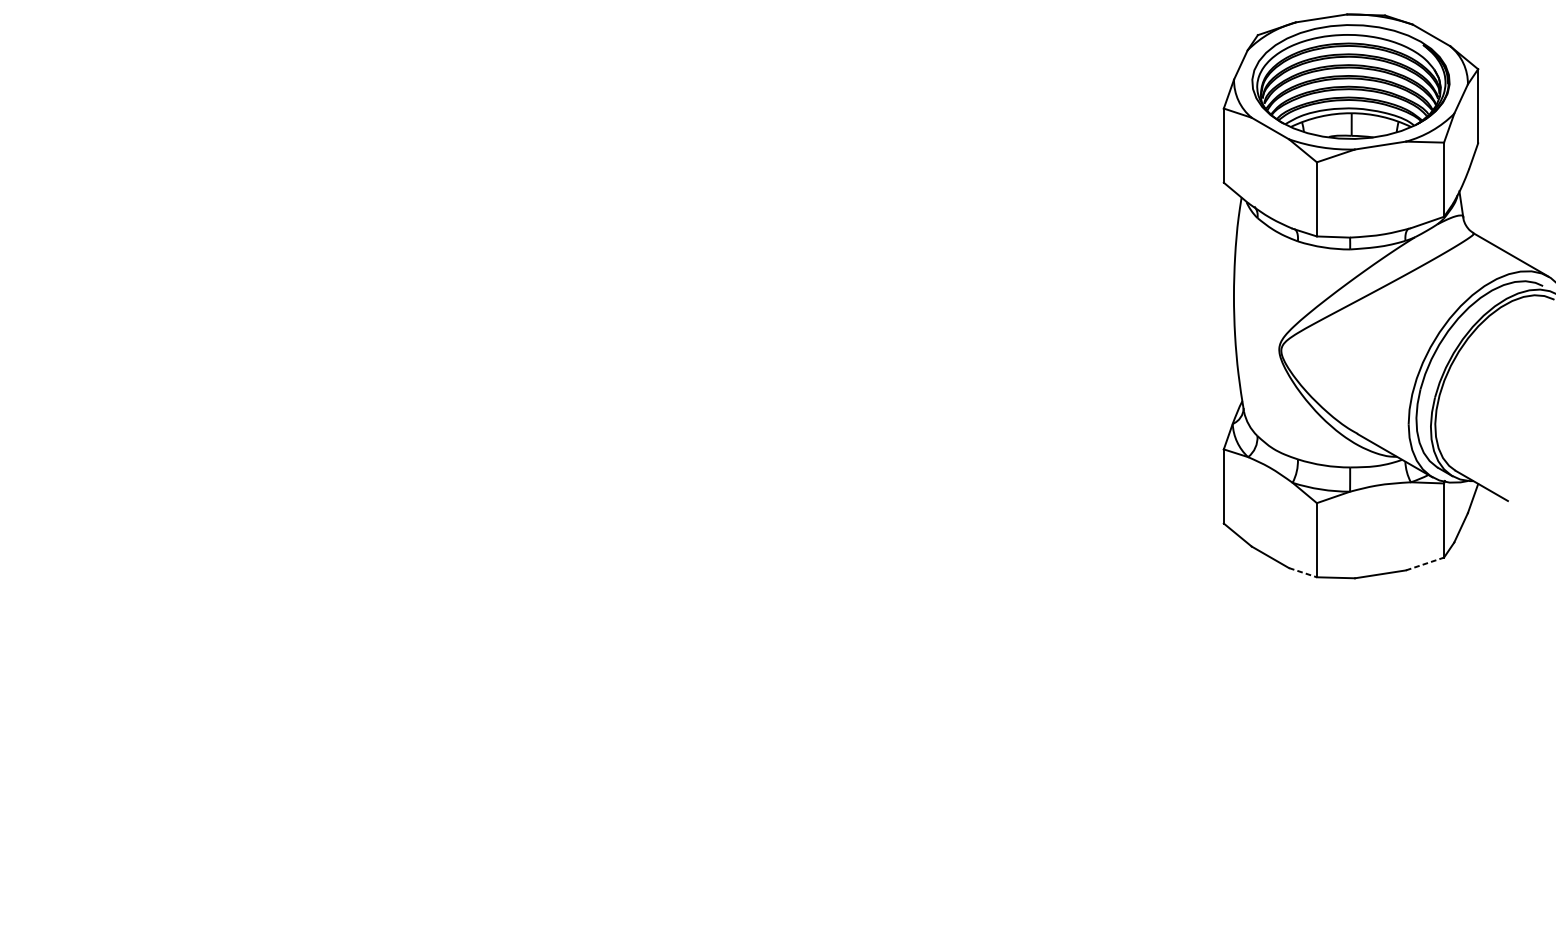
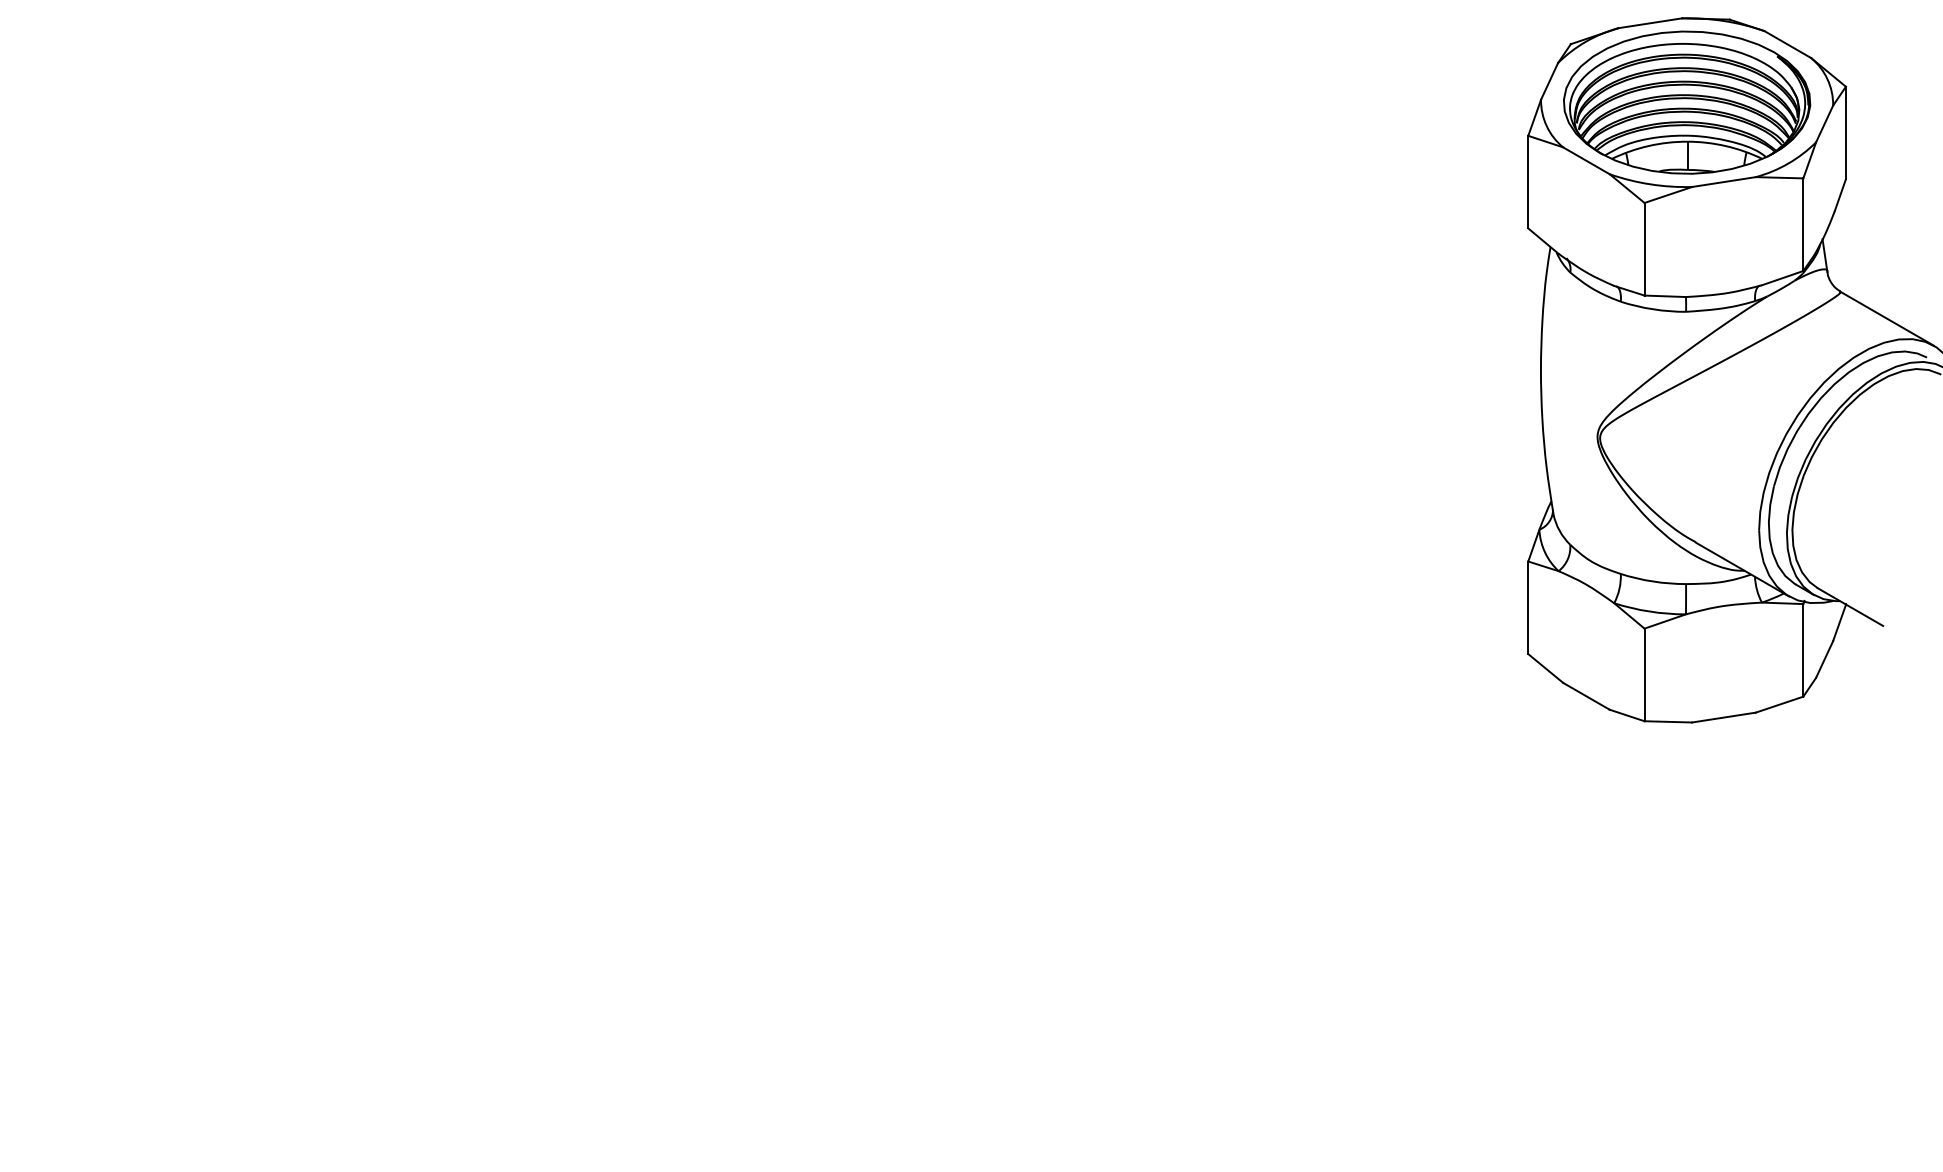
line: (1425, 563) -> (1780, 704), dashed -> solid
line: (1303, 572) -> (1627, 715), dashed -> solid

